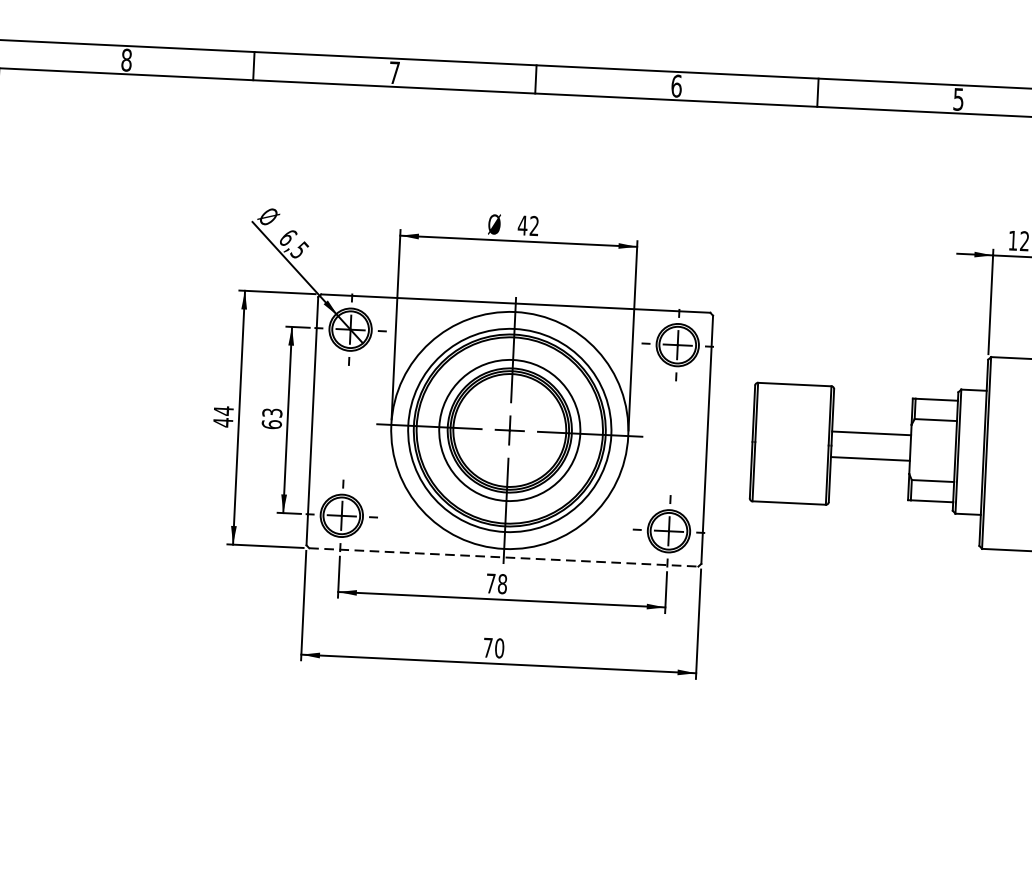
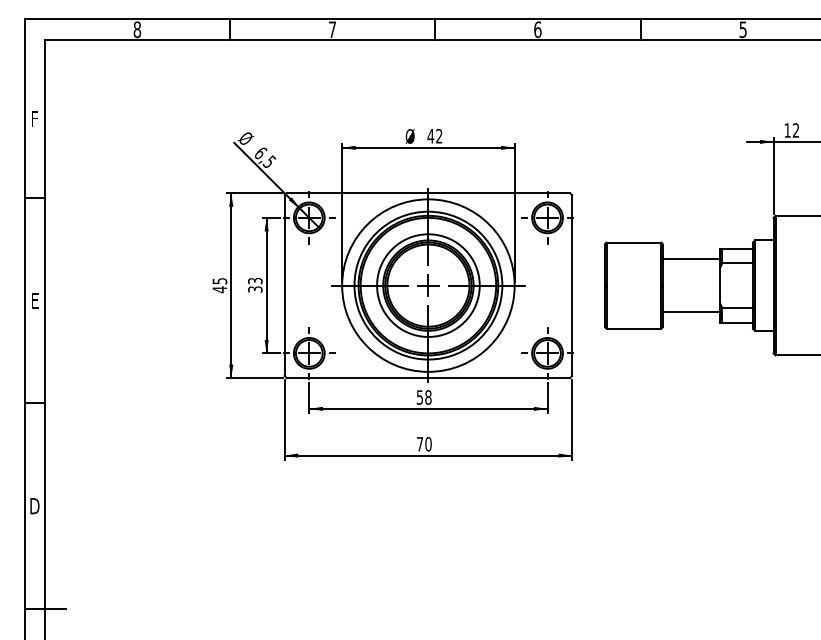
text: (223, 409) -> (219, 280), 44 -> 45
text: (272, 424) -> (255, 289), 63 -> 33
line: (871, 433) -> (691, 312), moved
line: (870, 458) -> (691, 258), moved
line: (503, 558) -> (428, 378), dashed -> solid
text: (490, 583) -> (419, 397), 78 -> 58

